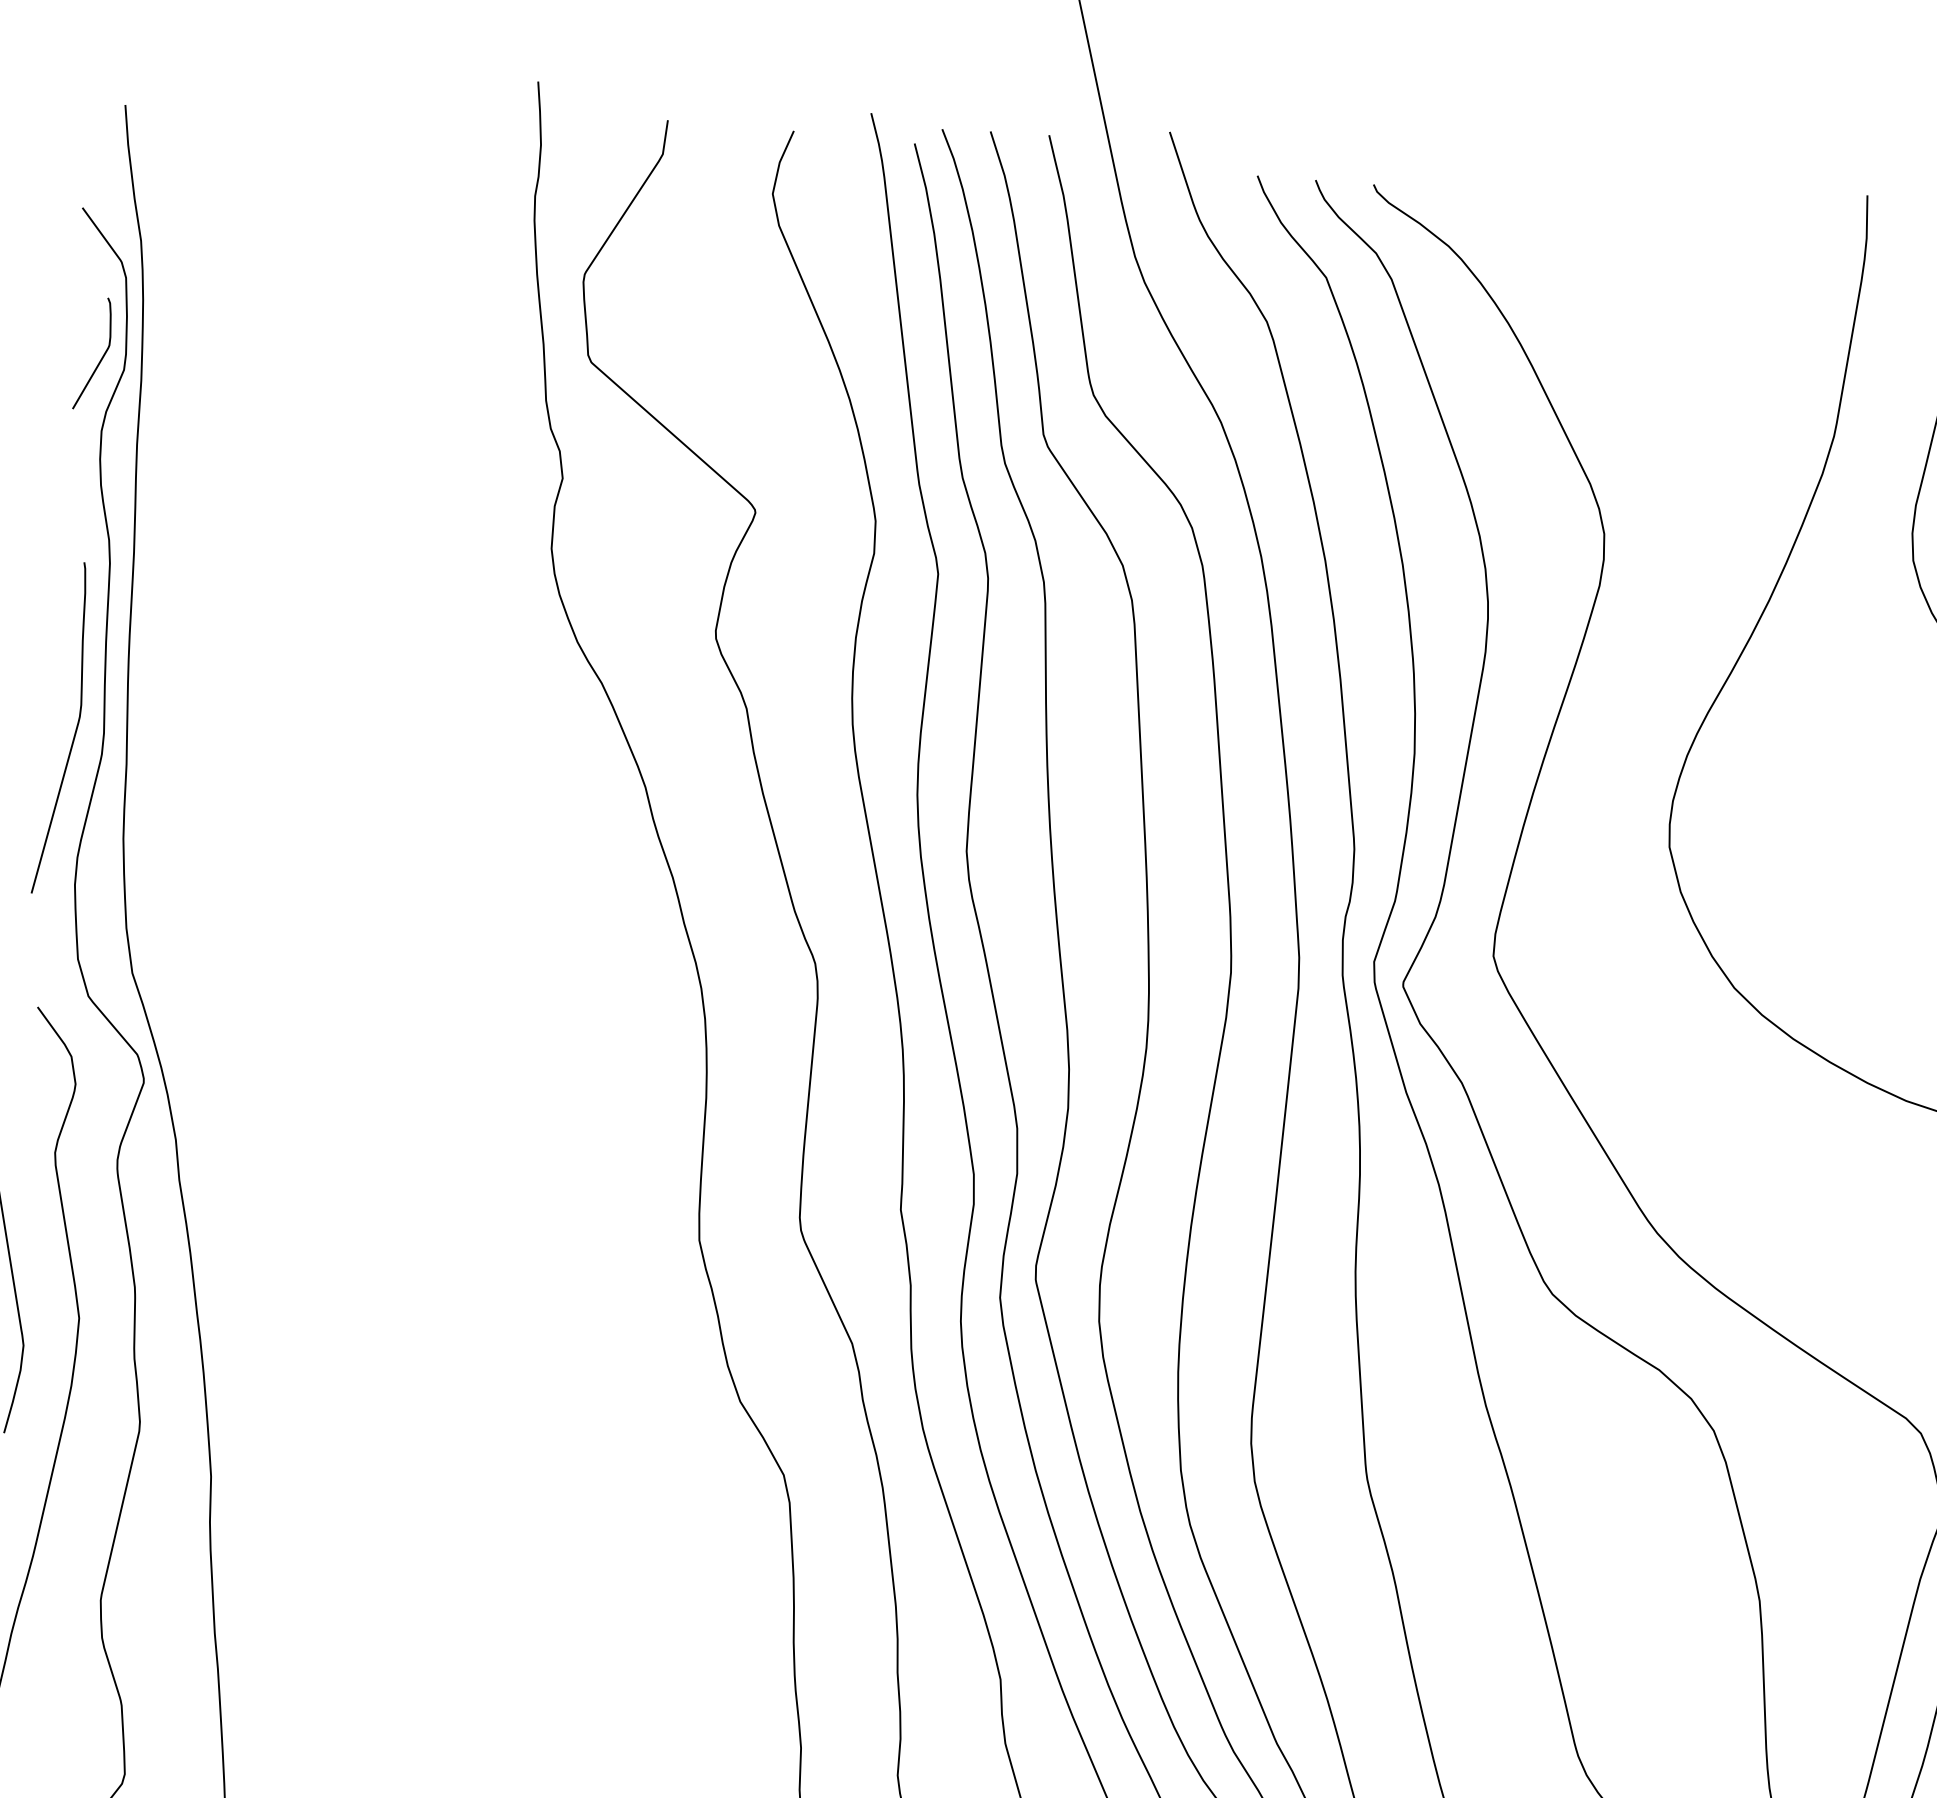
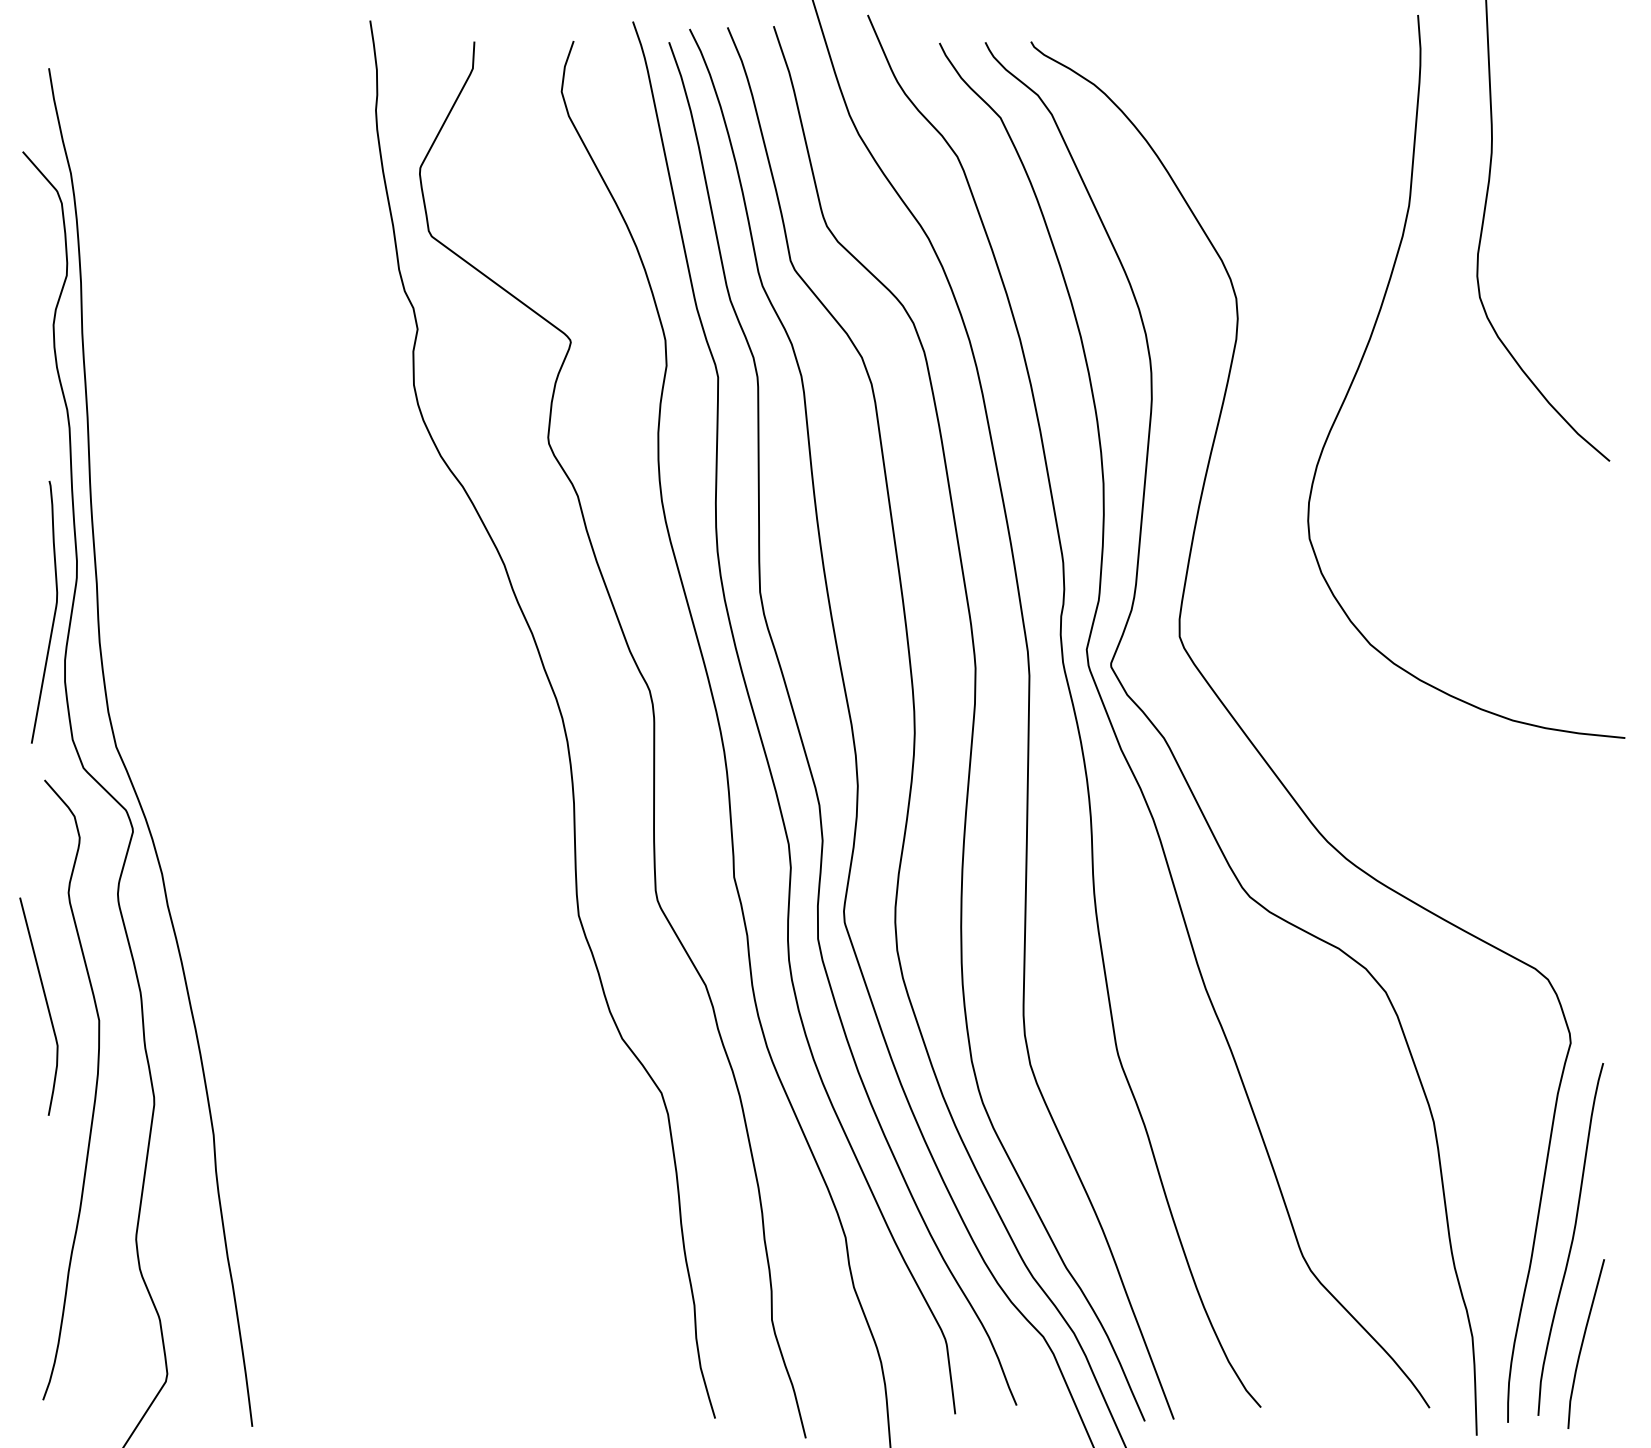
curve: (100, 358) -> (47, 268), removed
curve: (73, 733) -> (53, 615), moved

